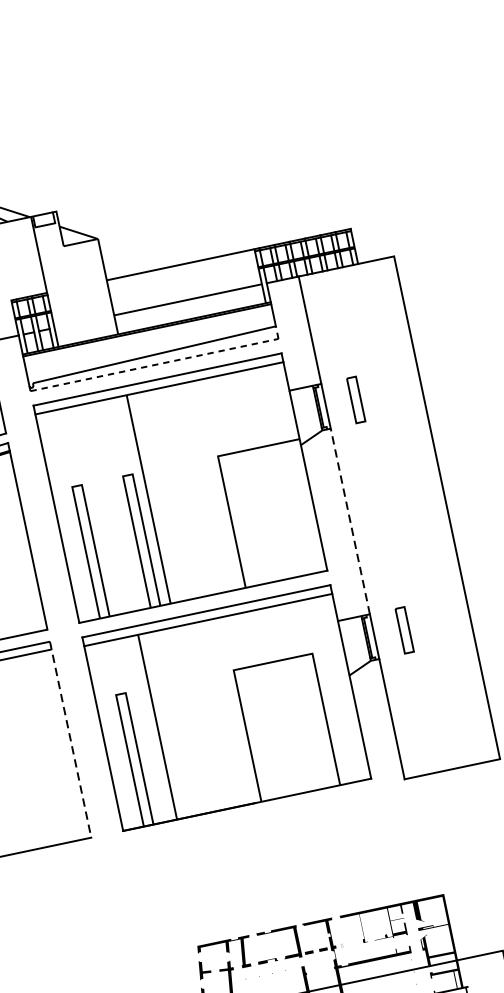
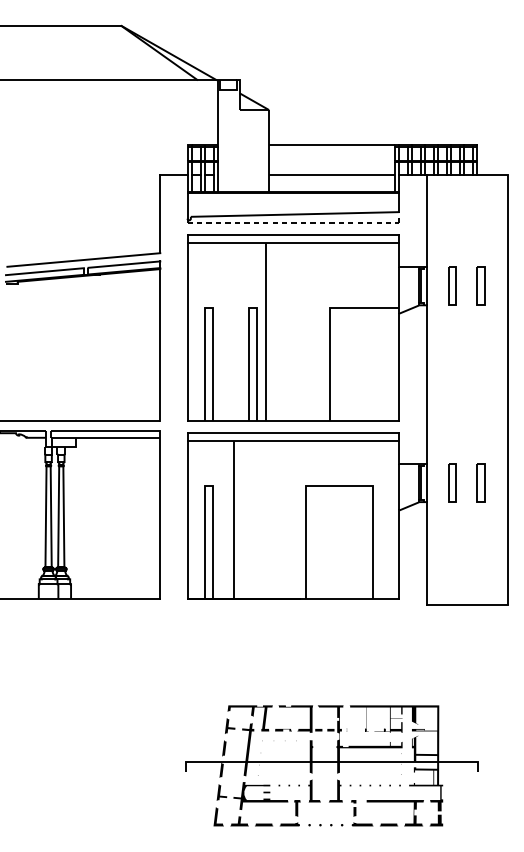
part: (388, 392) -> (480, 285), added
line: (350, 521) -> (426, 384), dashed -> solid
part: (437, 622) -> (480, 482), added
line: (70, 739) -> (160, 514), dashed -> solid

